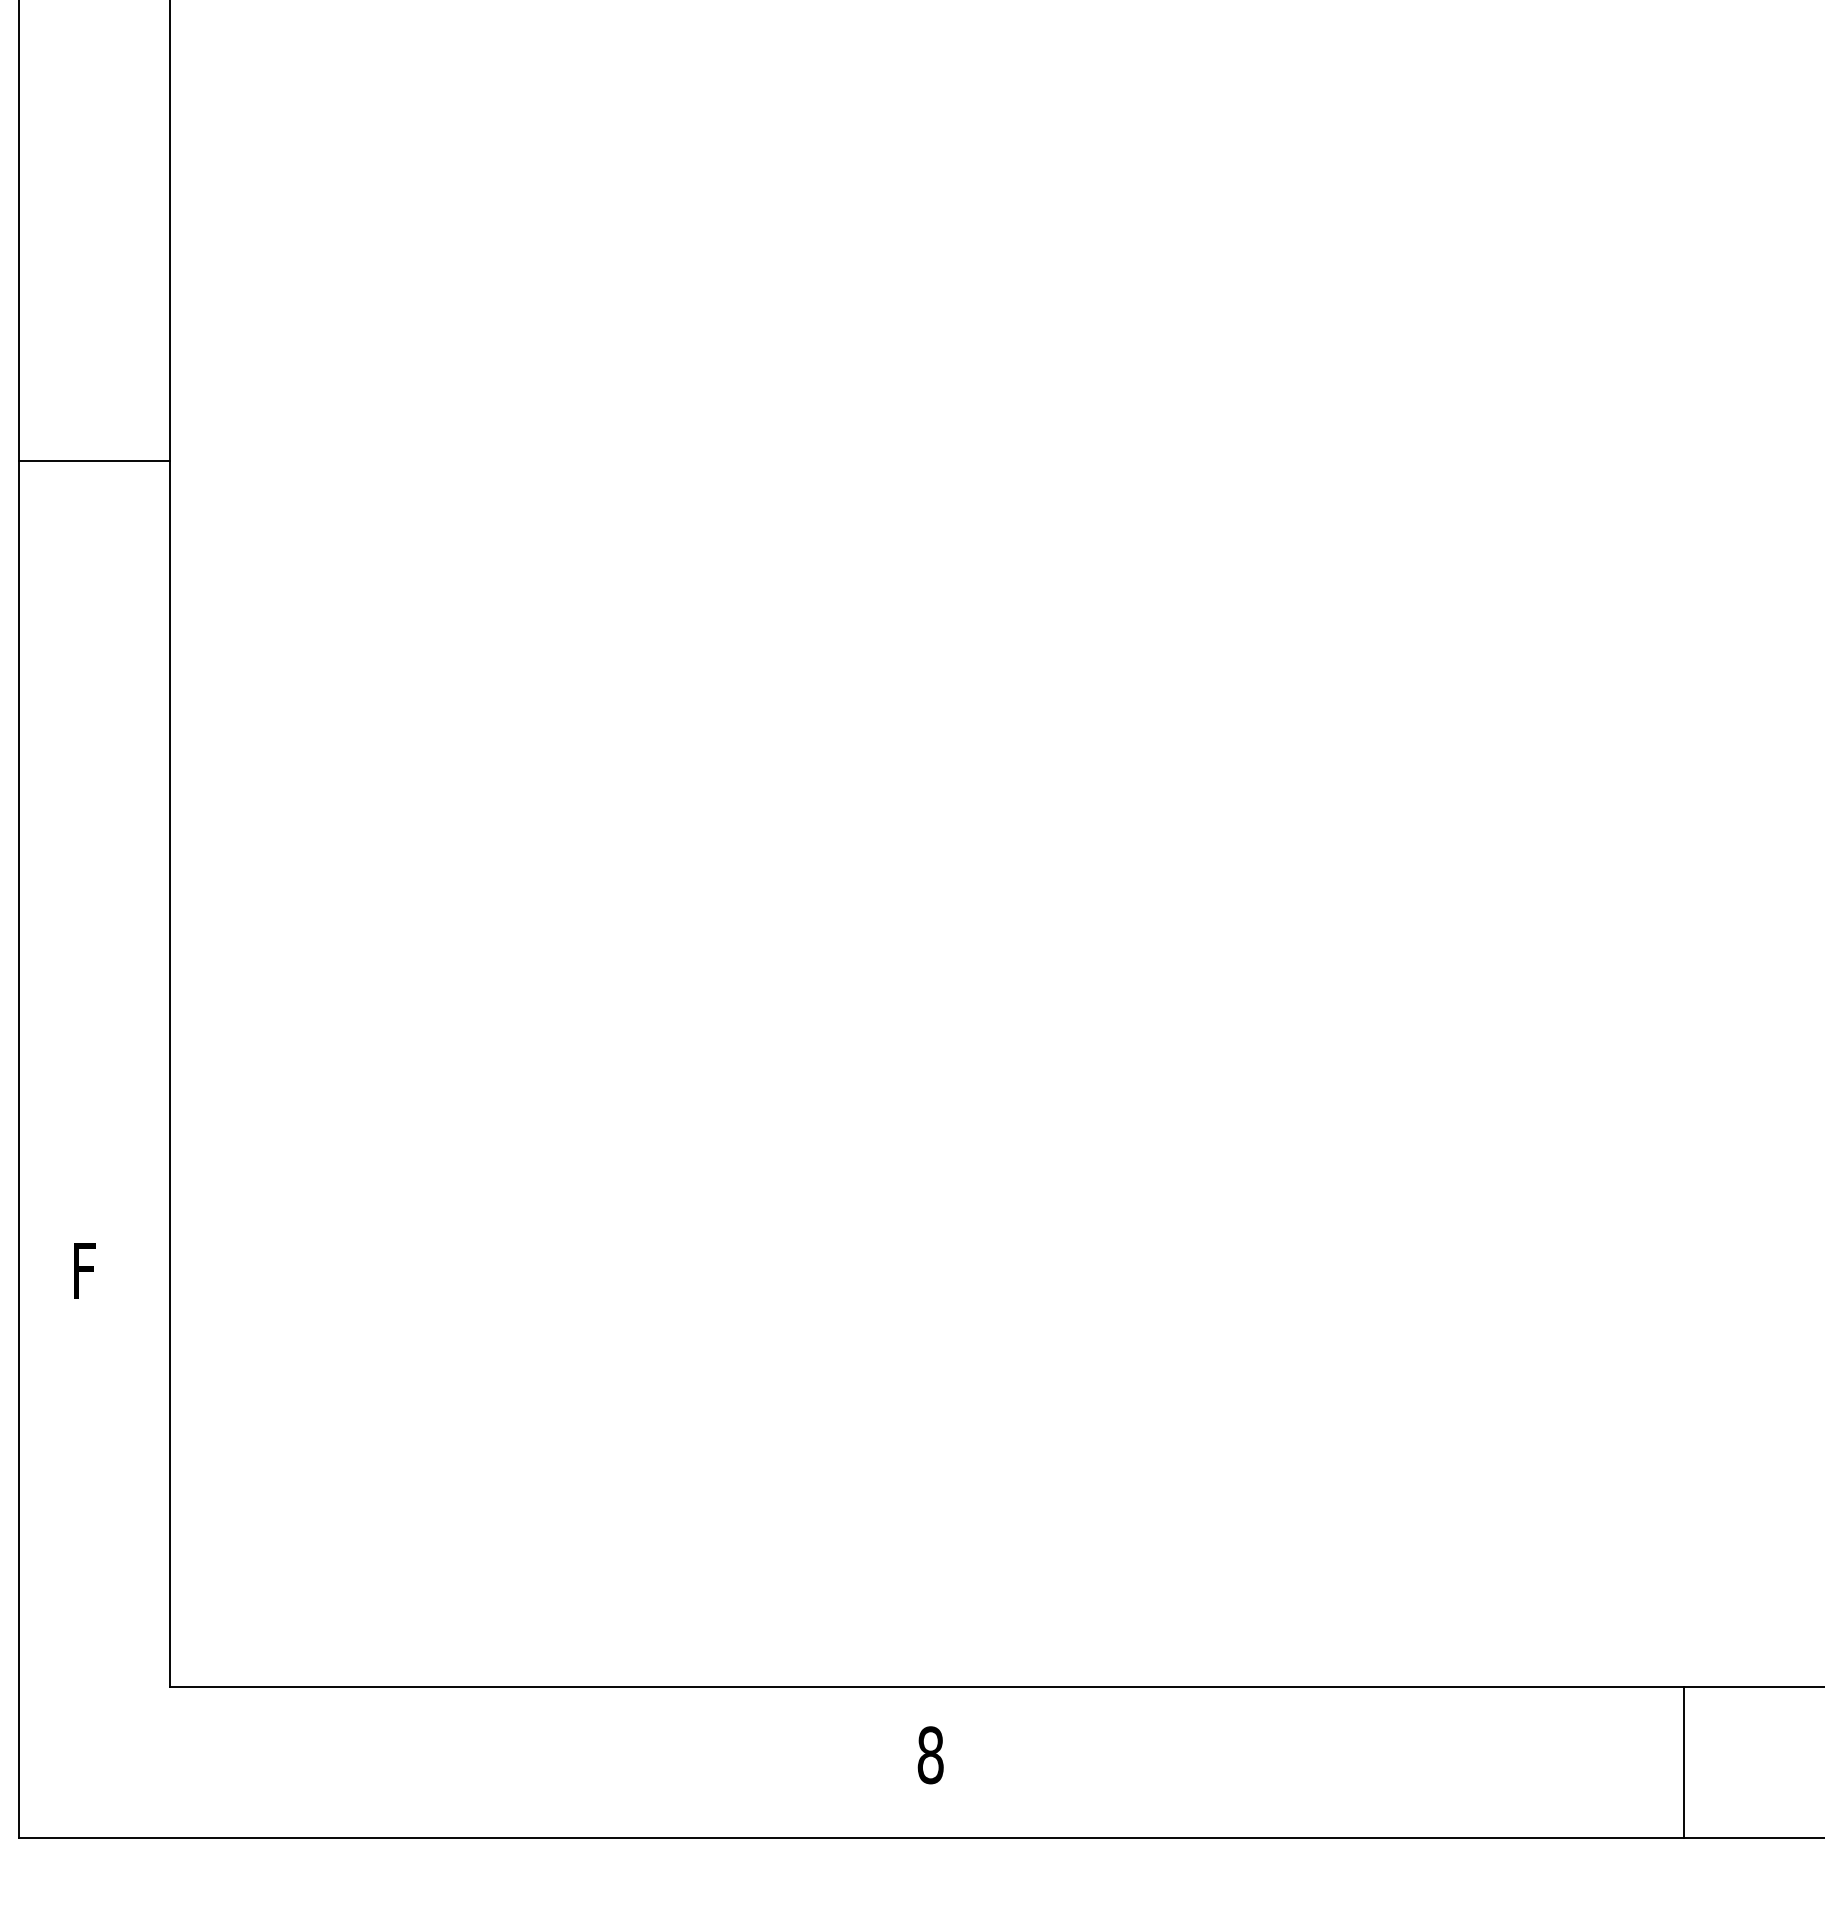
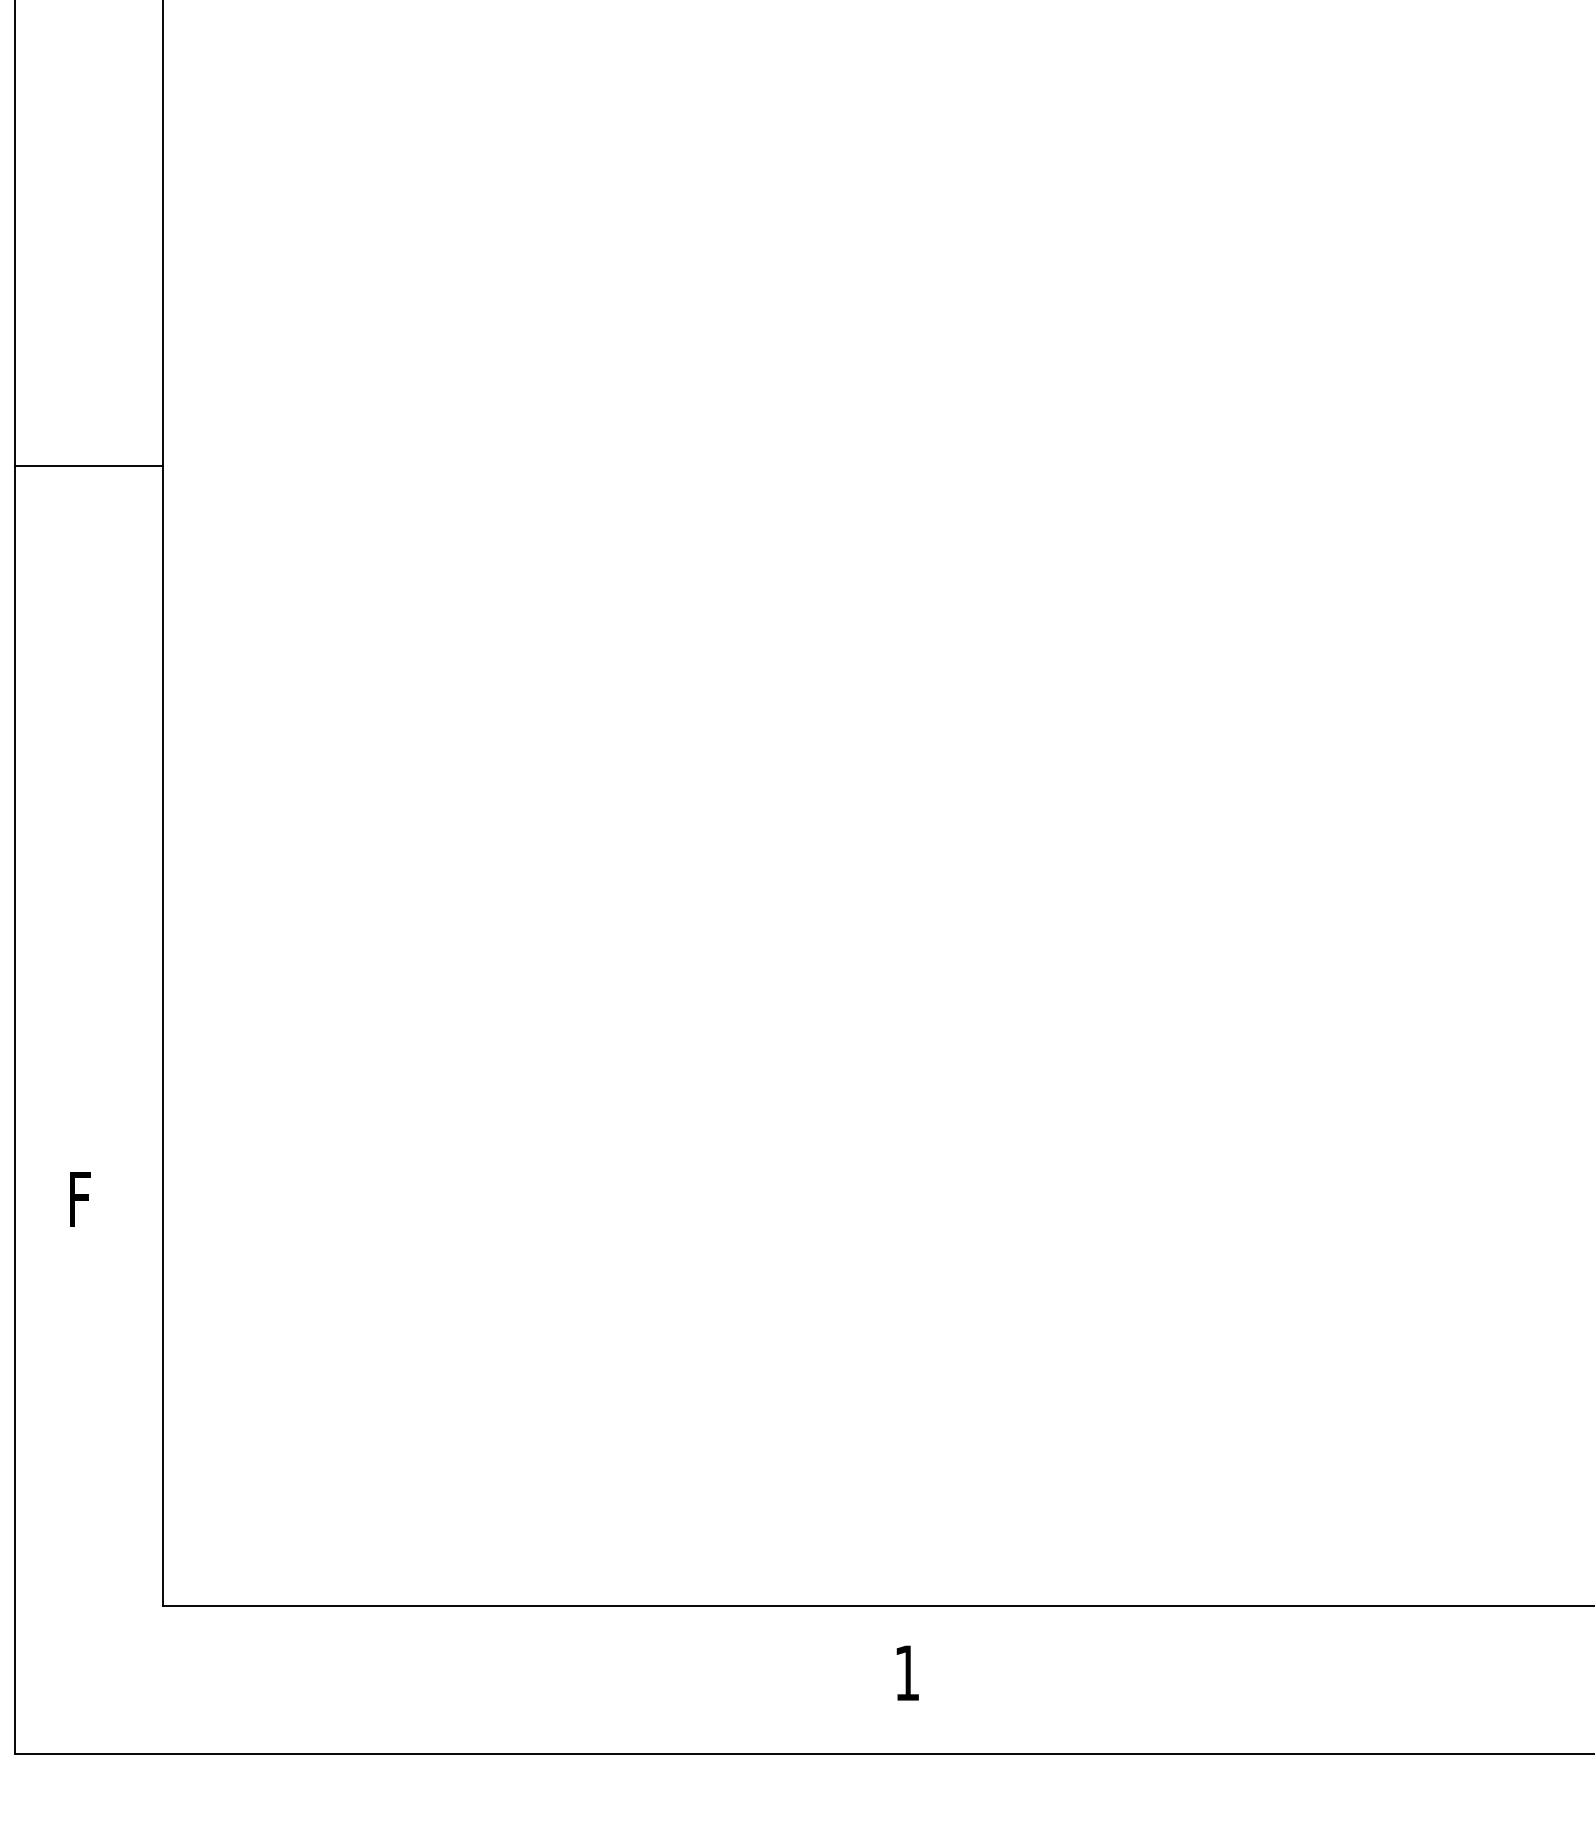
line: (93, 461) -> (88, 466), moved
text: (930, 1755) -> (907, 1673), 8 -> 1

